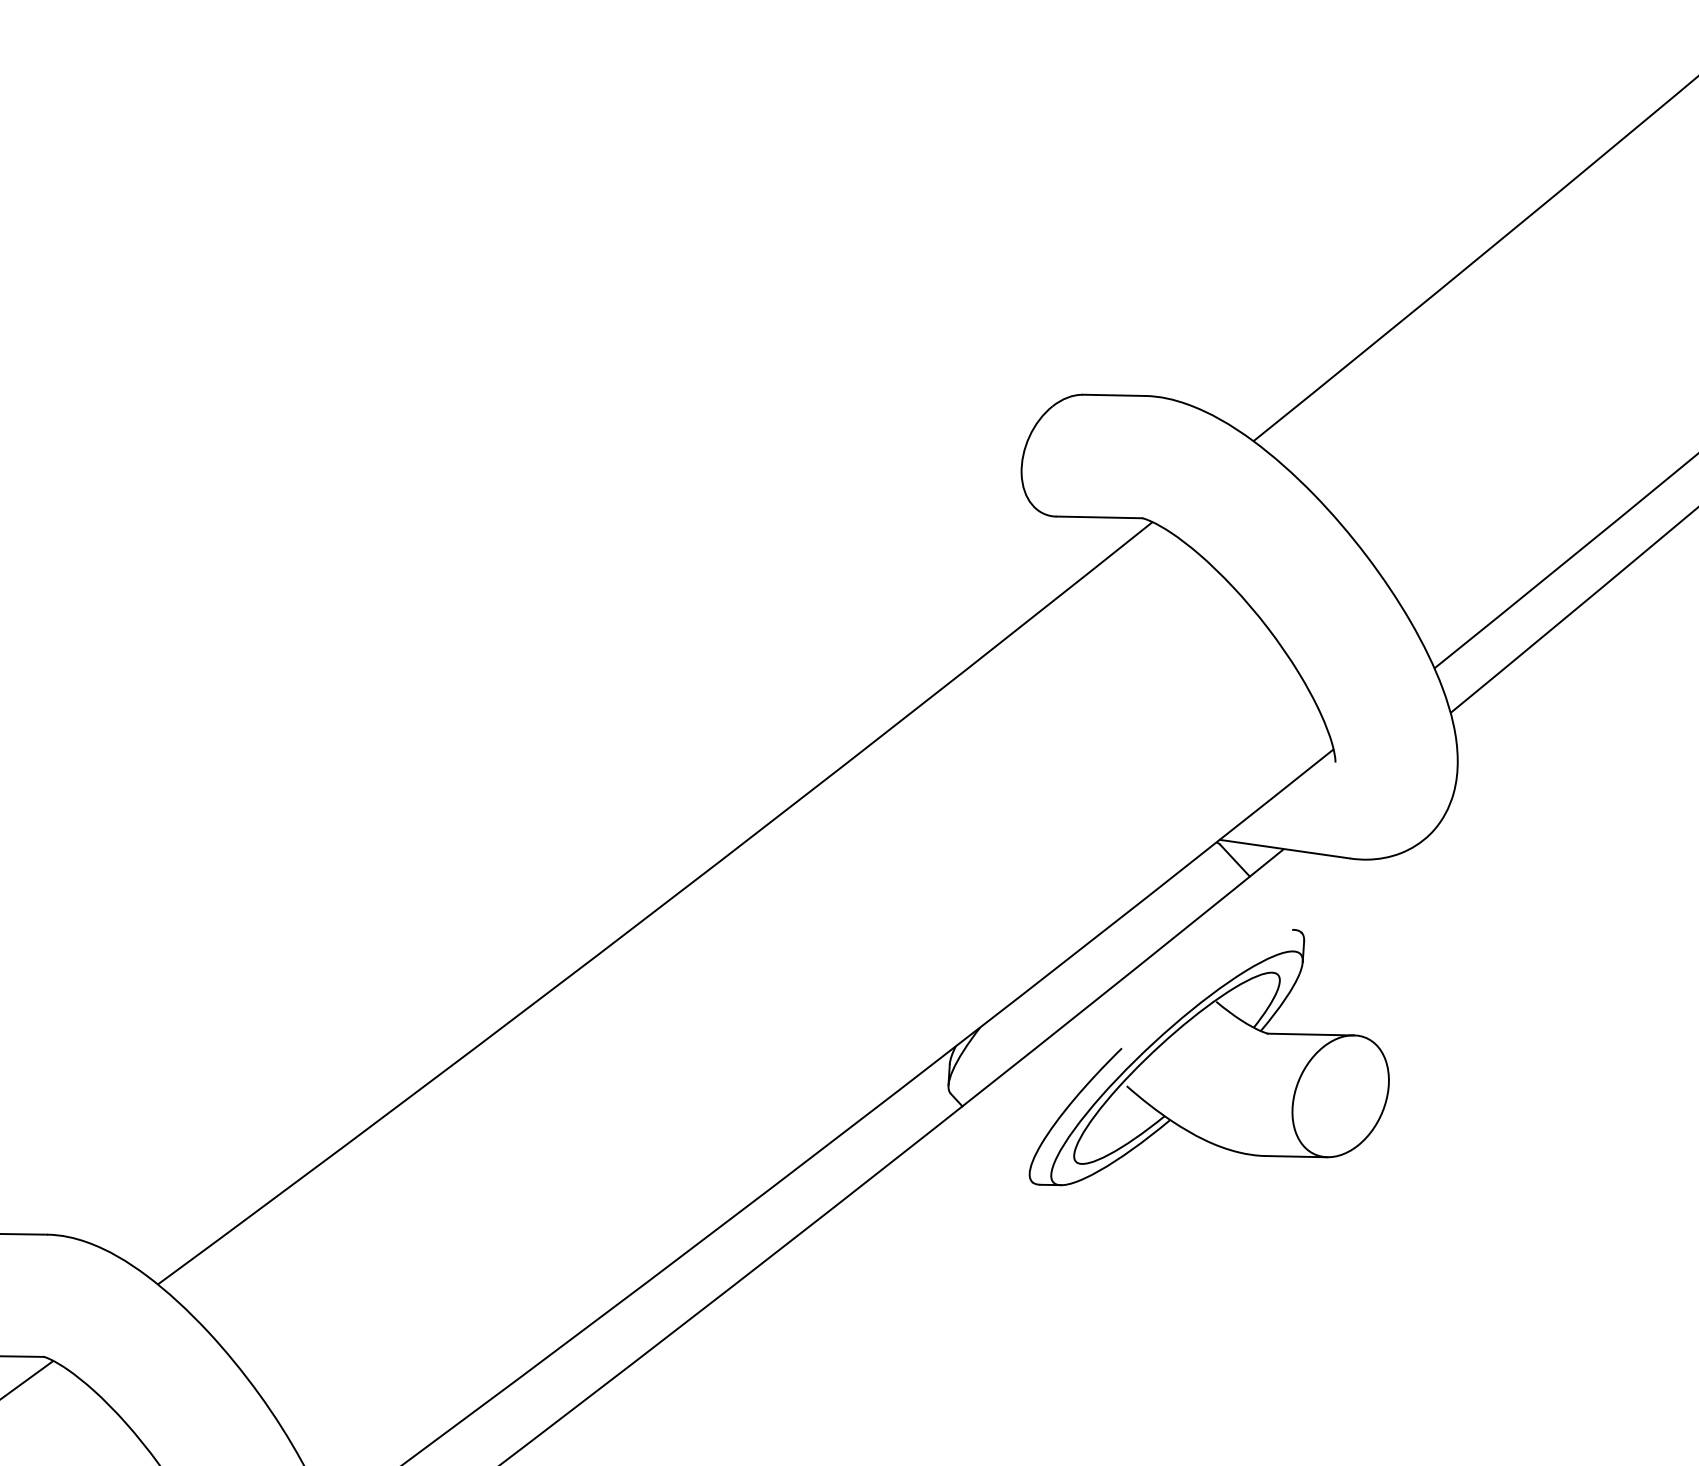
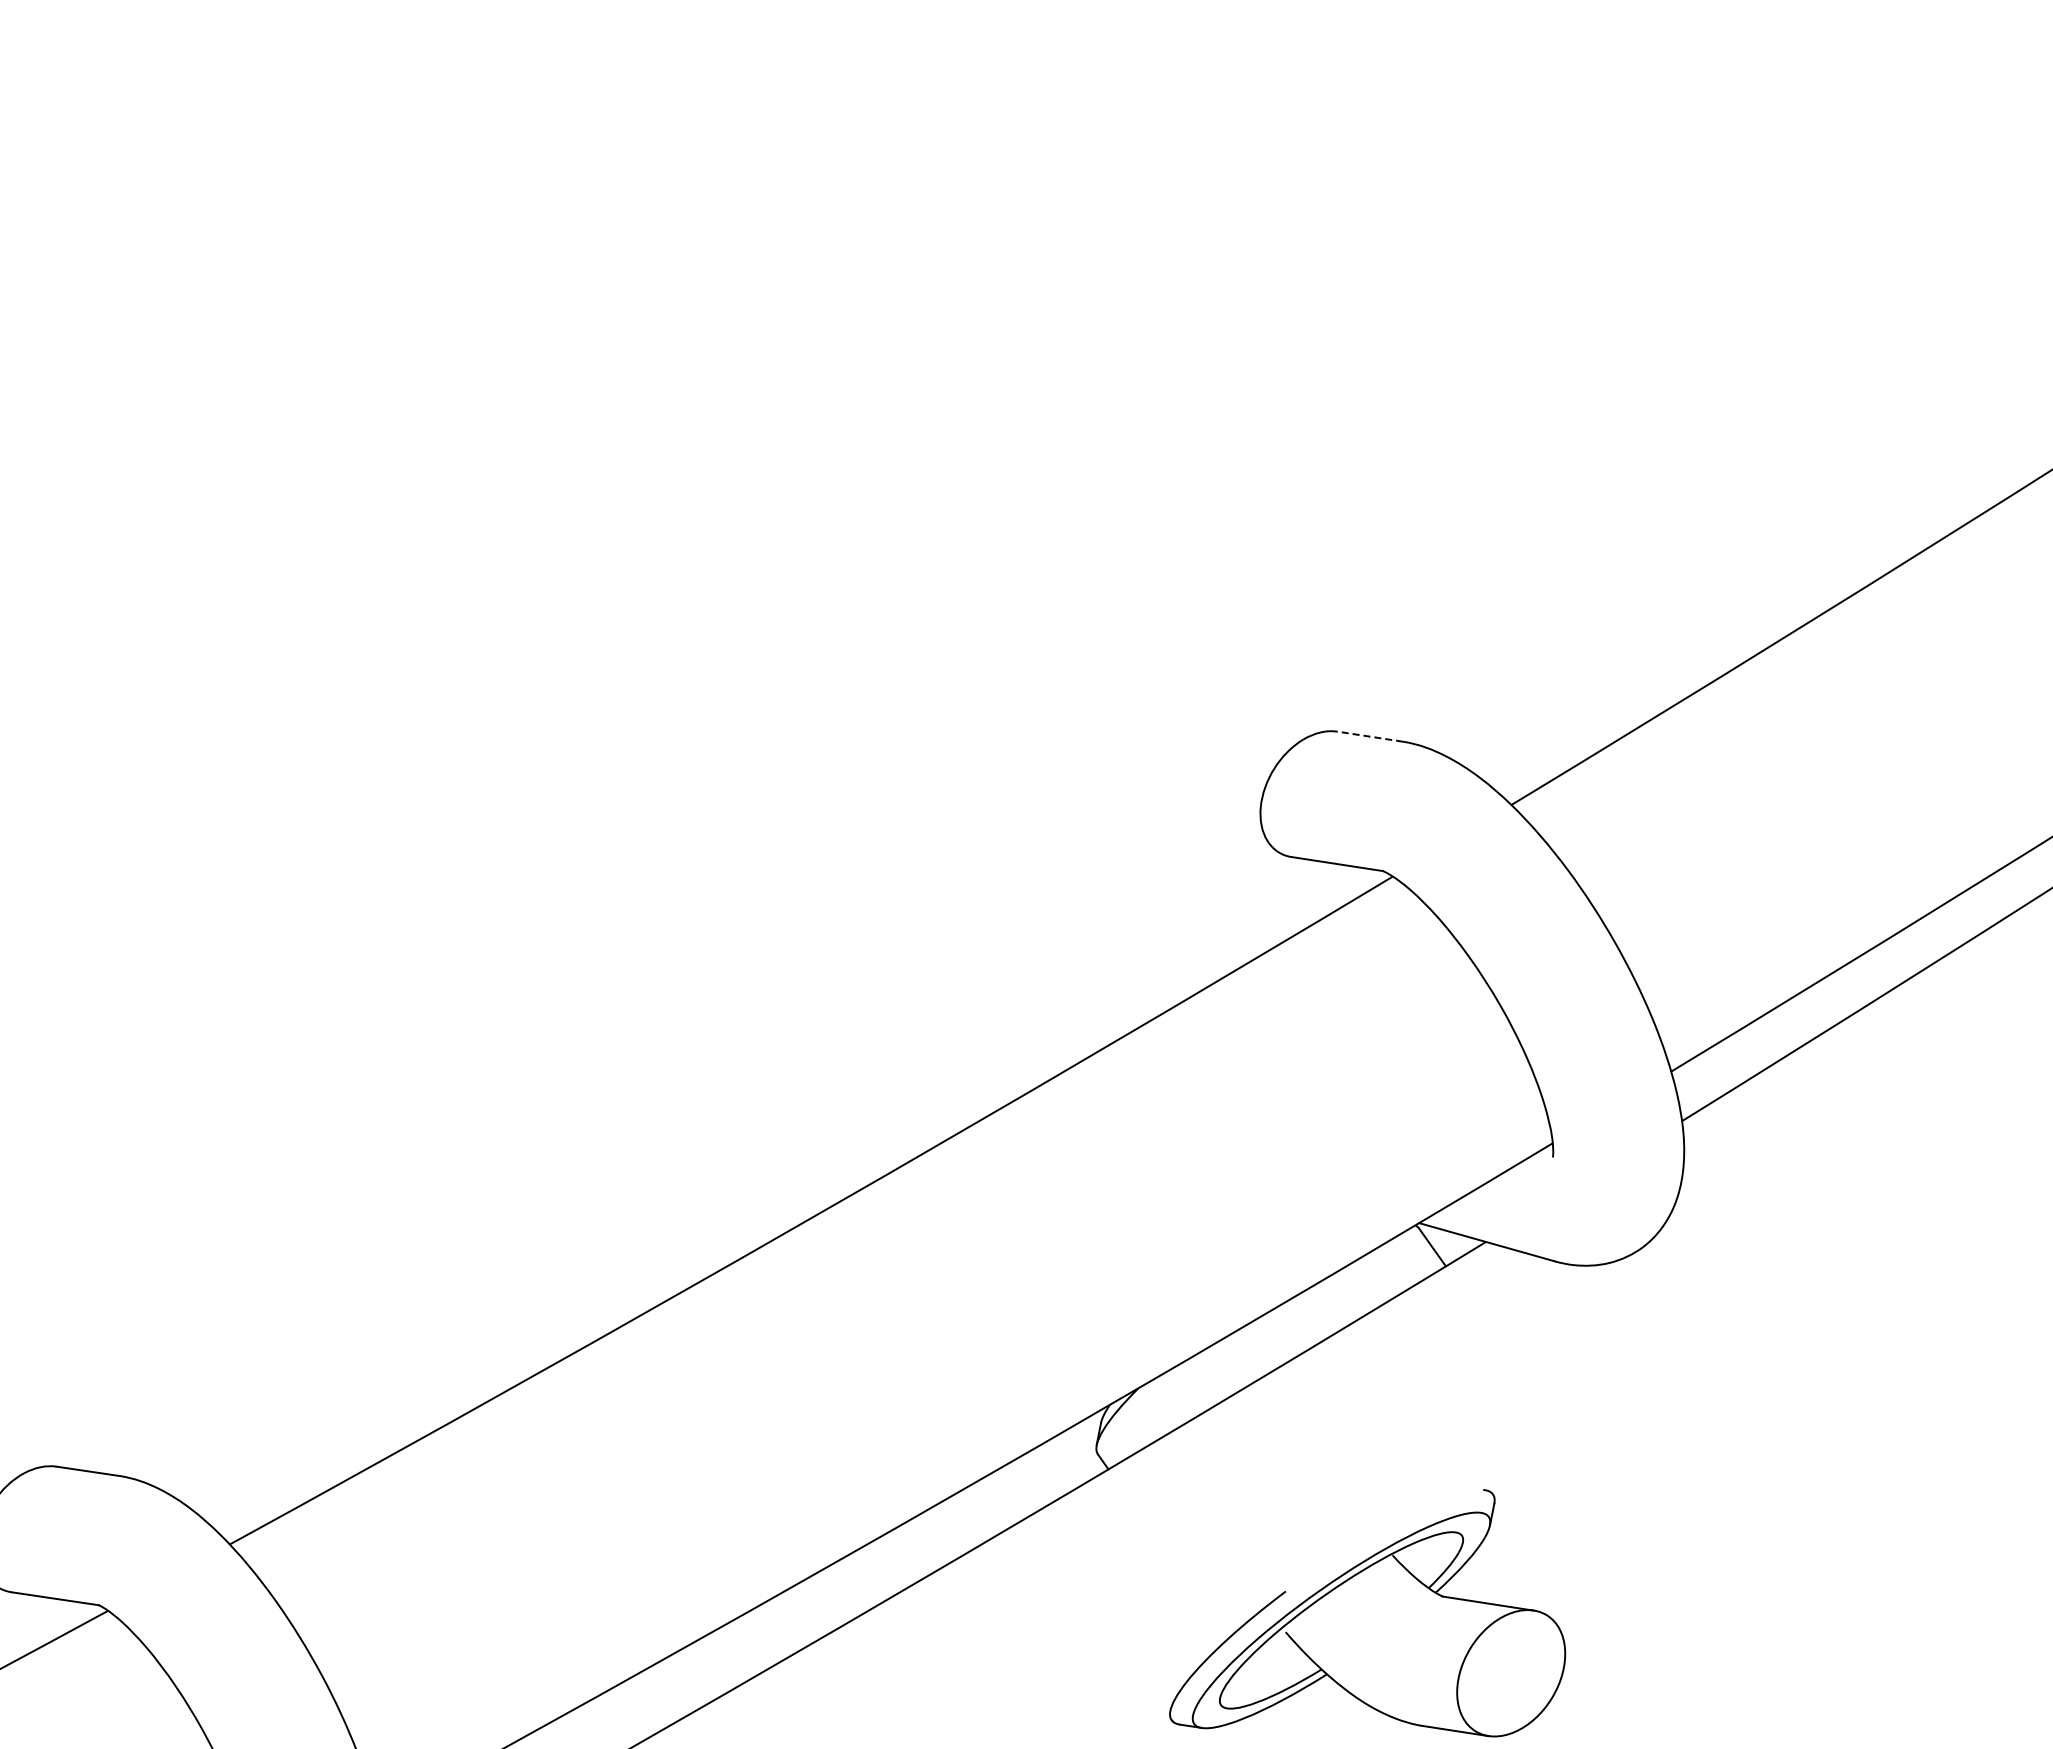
line: (1113, 395) -> (1369, 736), solid -> dashed
part: (1200, 1058) -> (1367, 1613), moved

